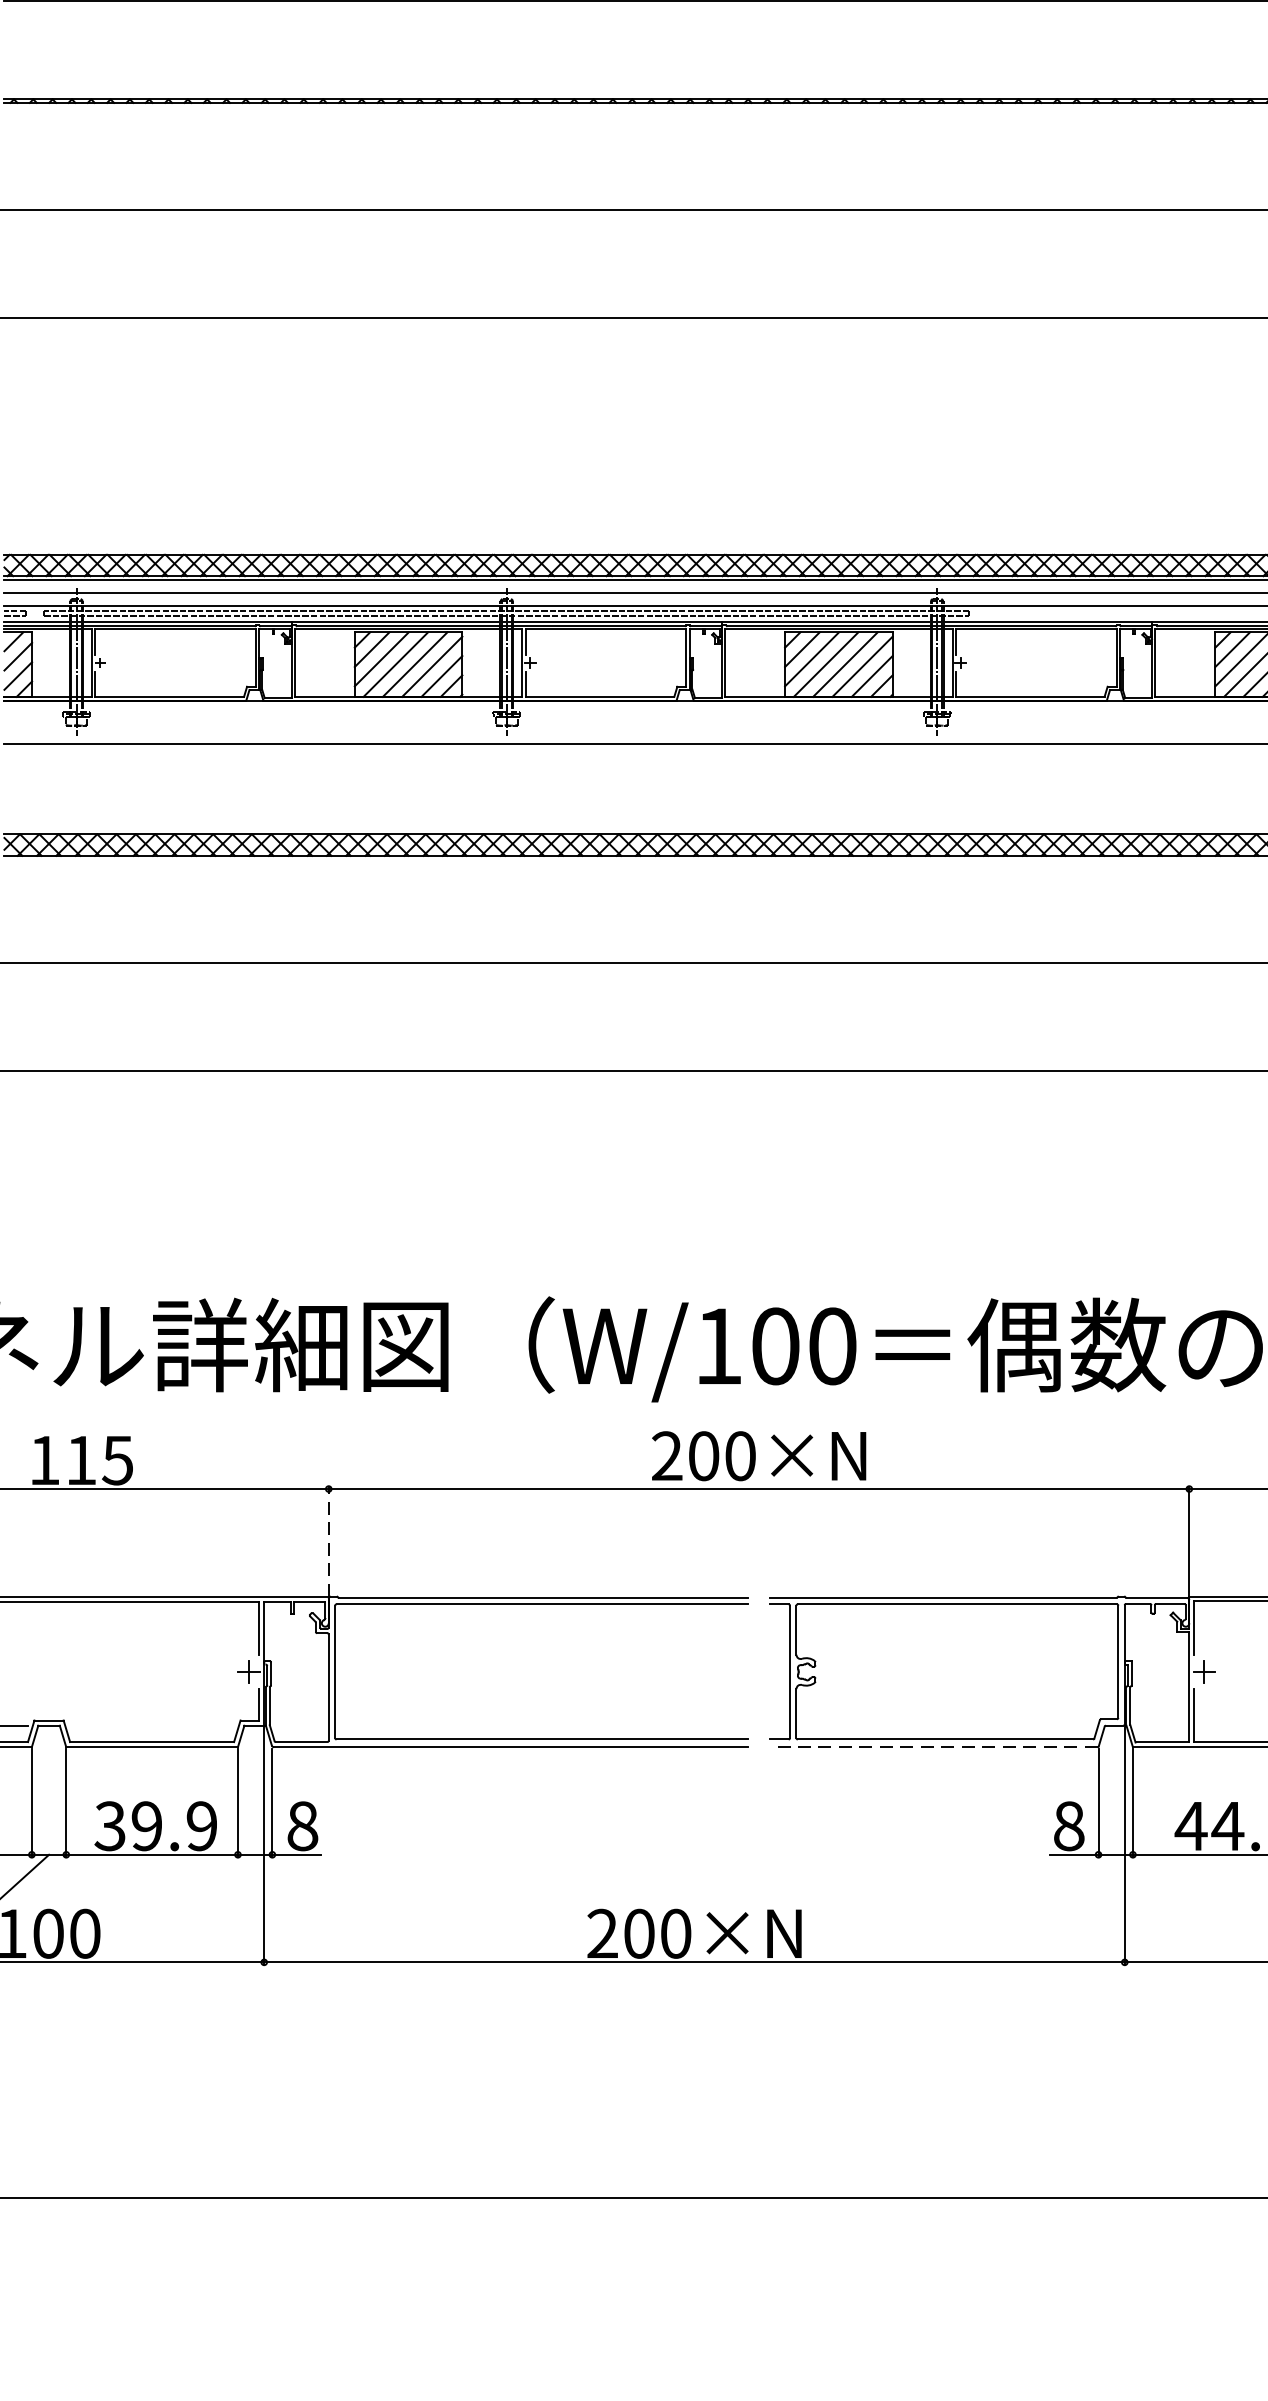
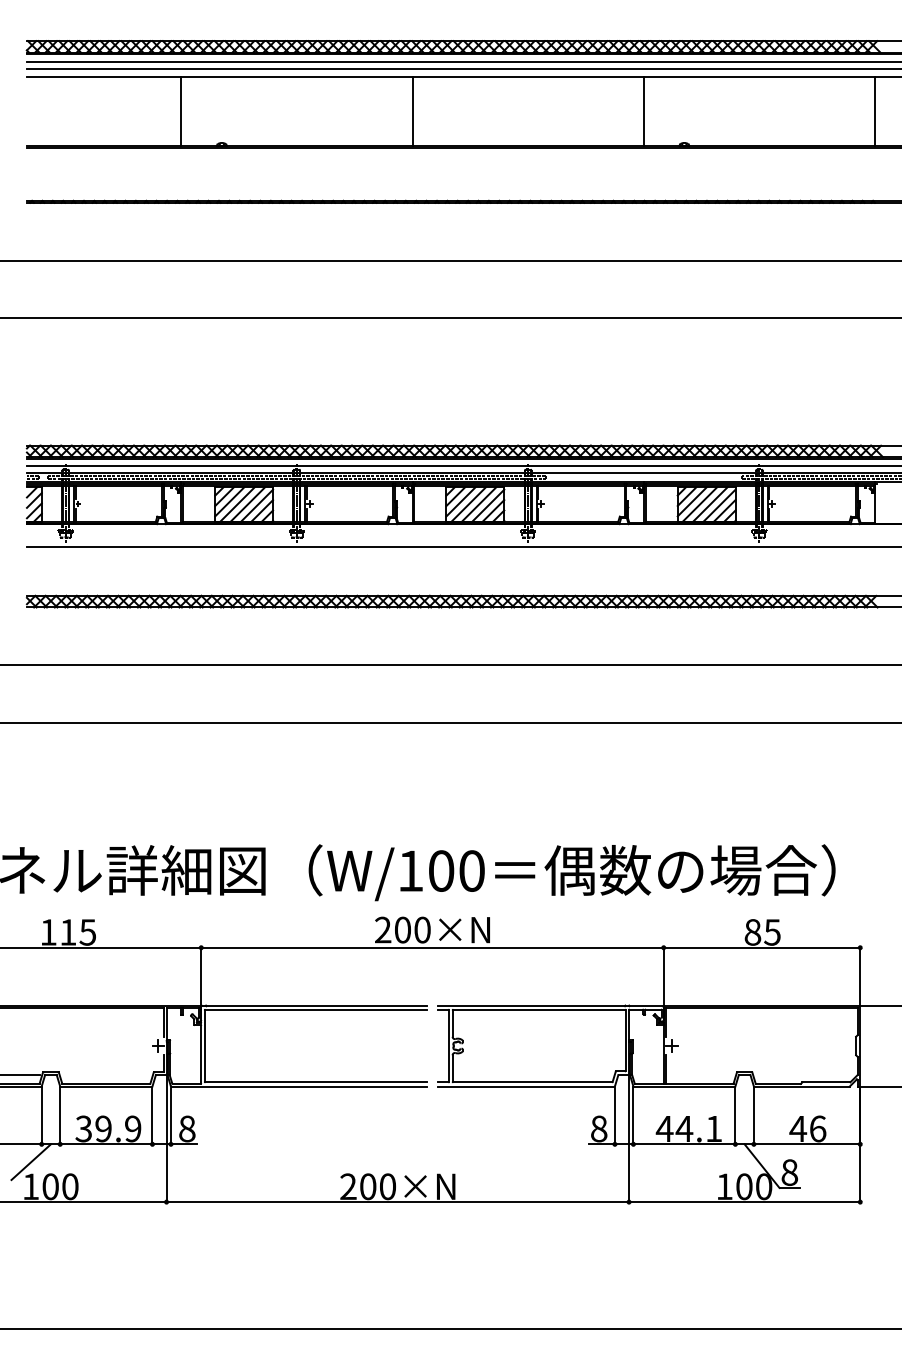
line: (329, 1540) -> (201, 975), dashed -> solid
line: (932, 1747) -> (525, 1086), dashed -> solid

